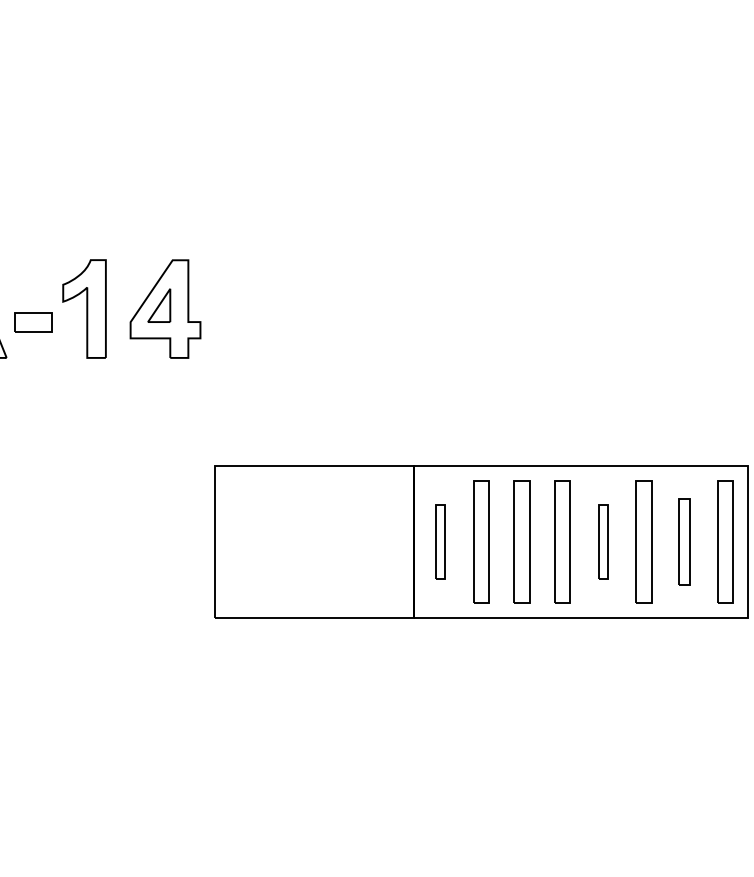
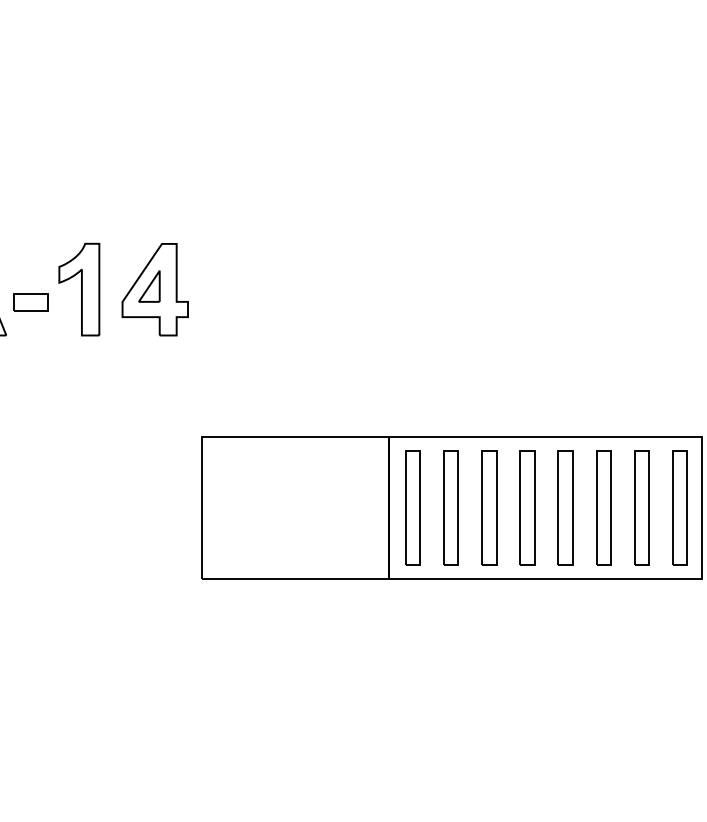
part: (440, 541) -> (413, 507), size x1.67
part: (603, 541) -> (565, 507), size x1.67
part: (684, 541) -> (641, 507), size x1.43

